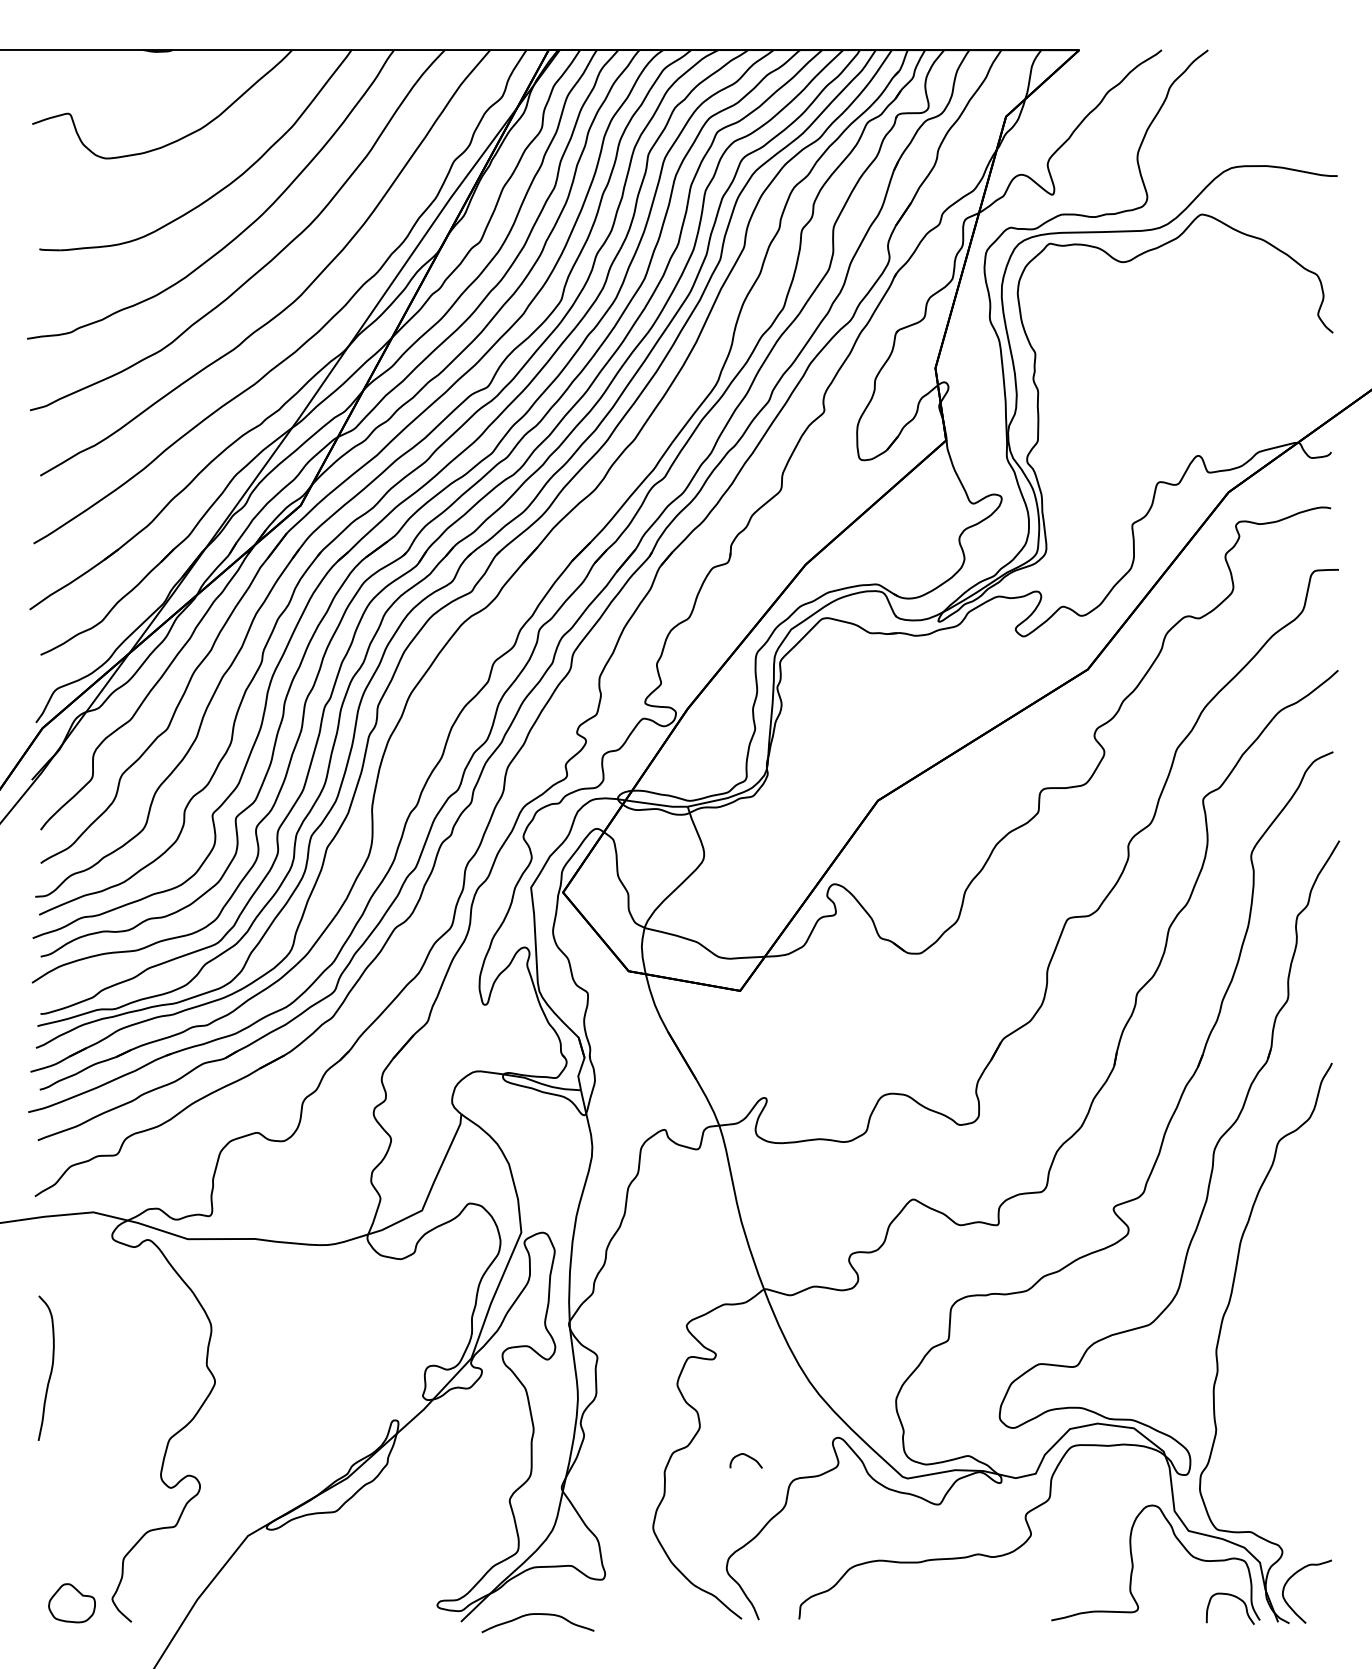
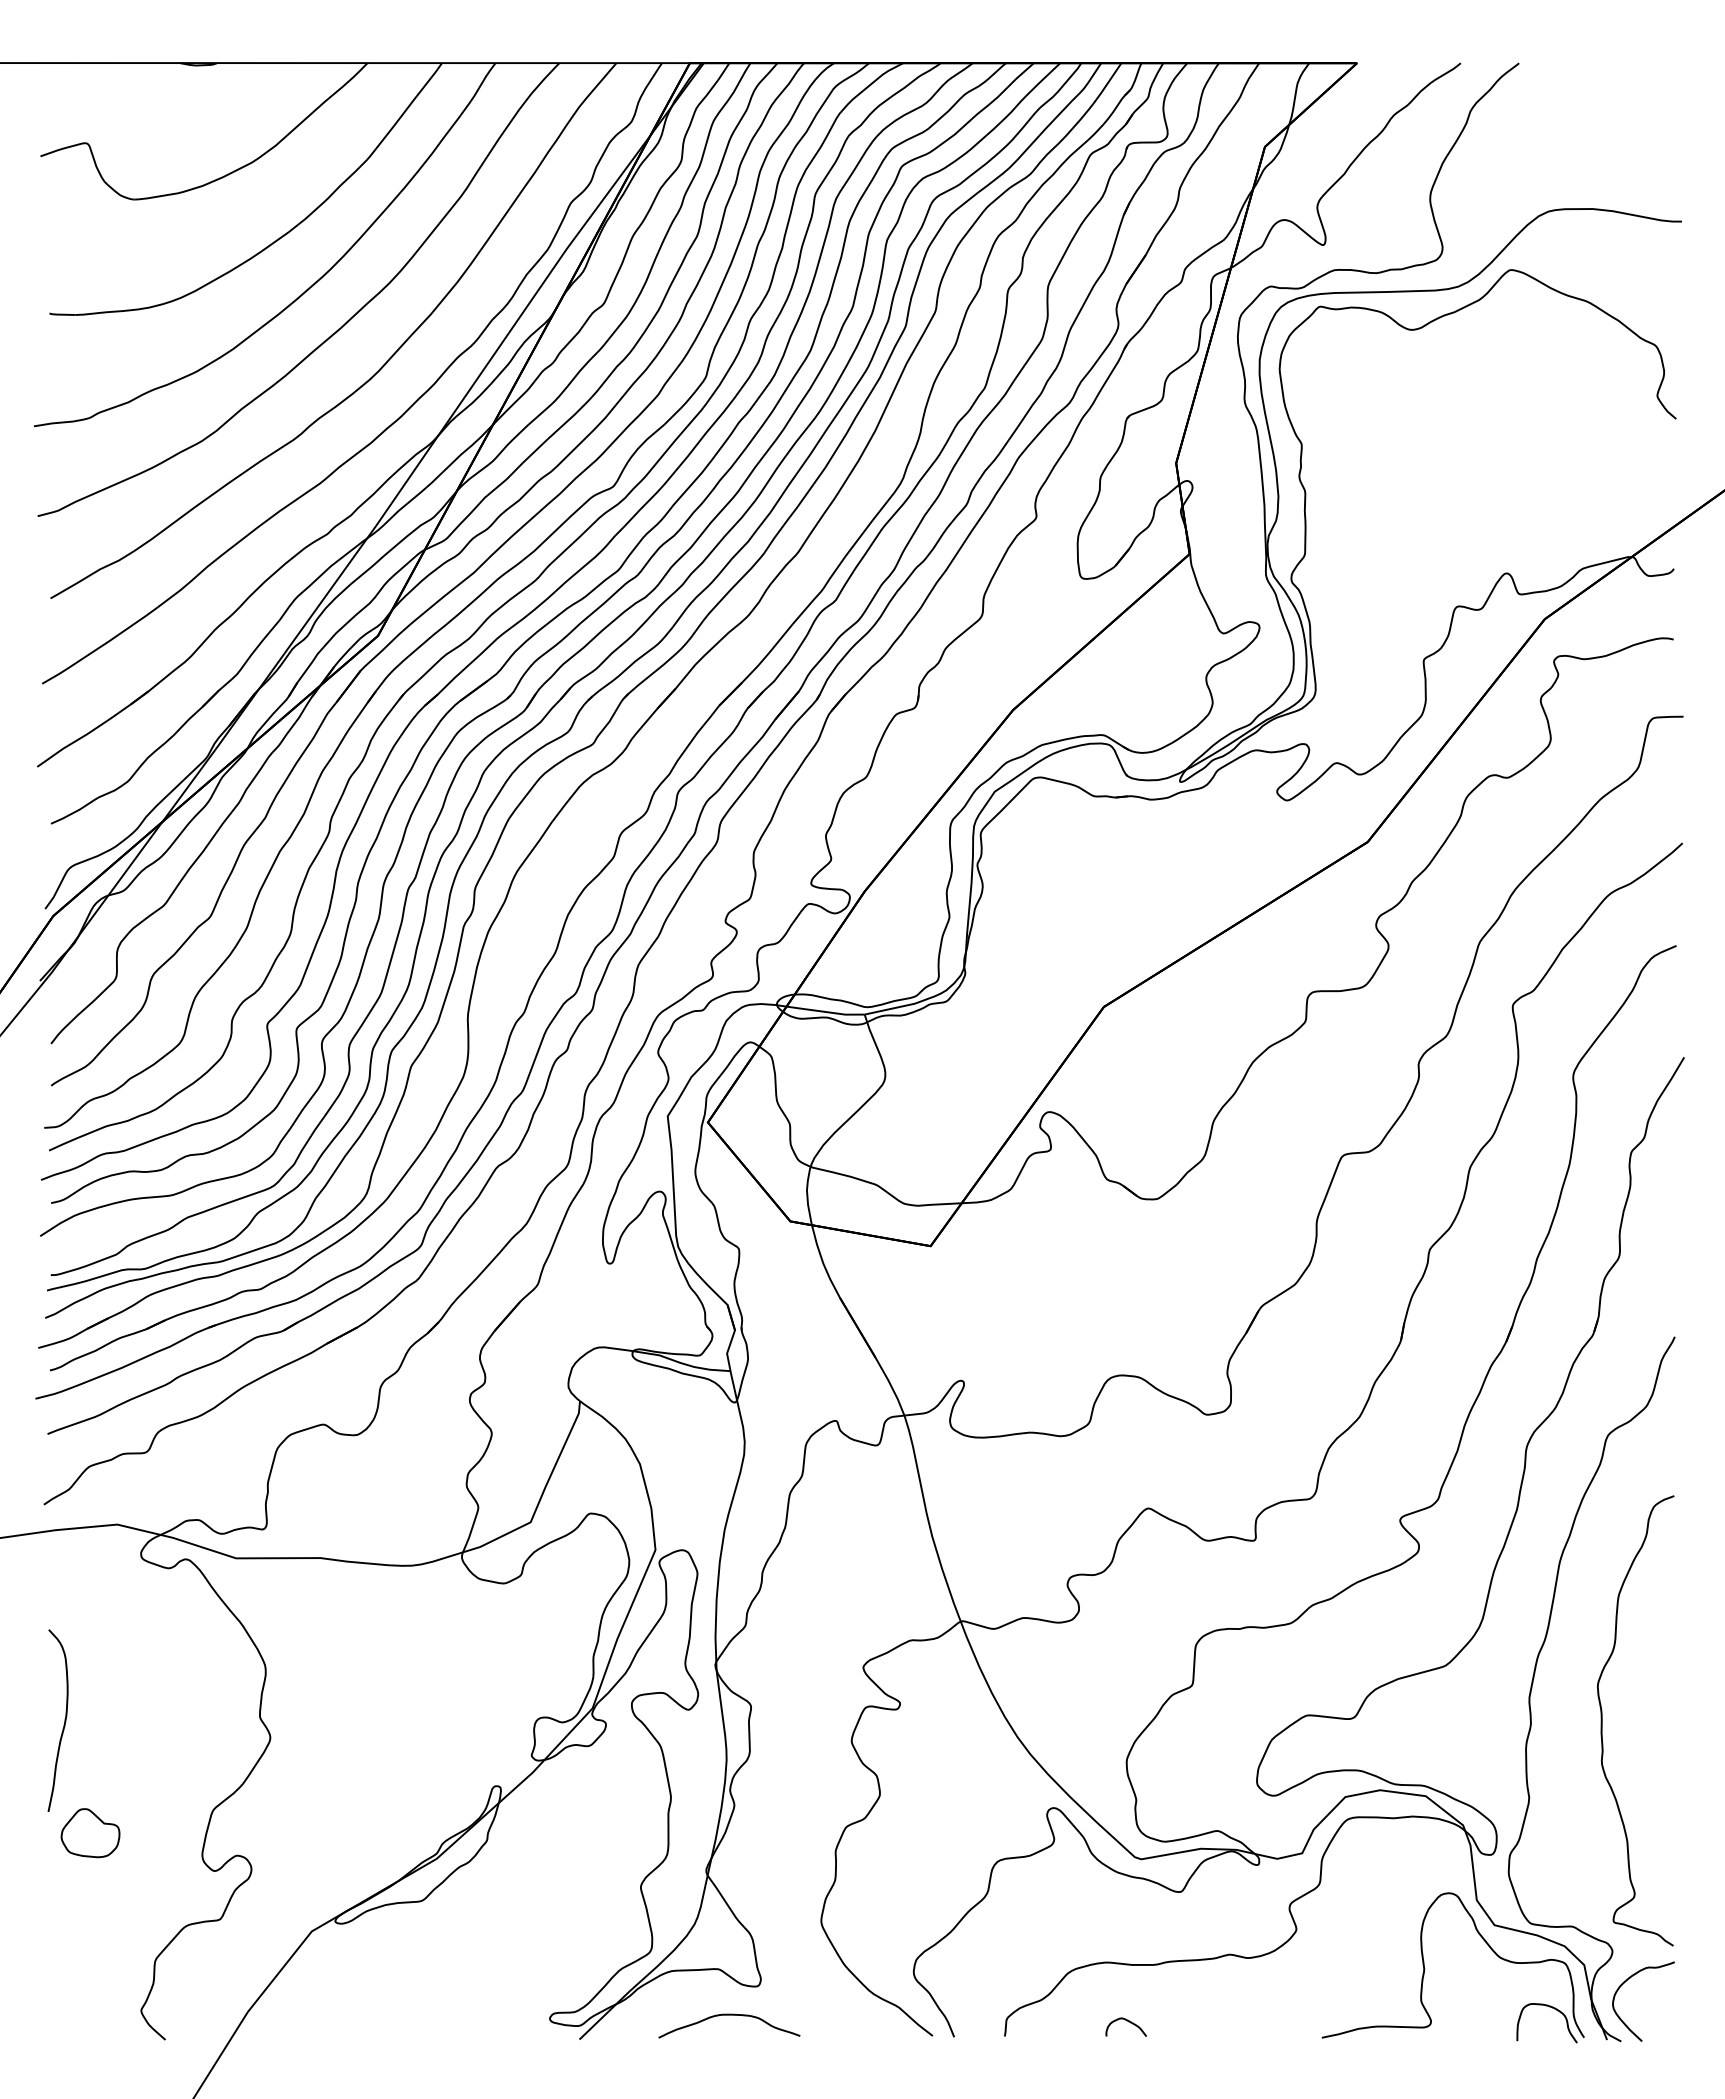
curve: (1274, 1368) -> (1602, 1720), added
curve: (748, 1457) -> (1128, 2022), moved
part: (72, 1603) -> (90, 1833), moved
curve: (538, 1614) -> (729, 2015), moved

